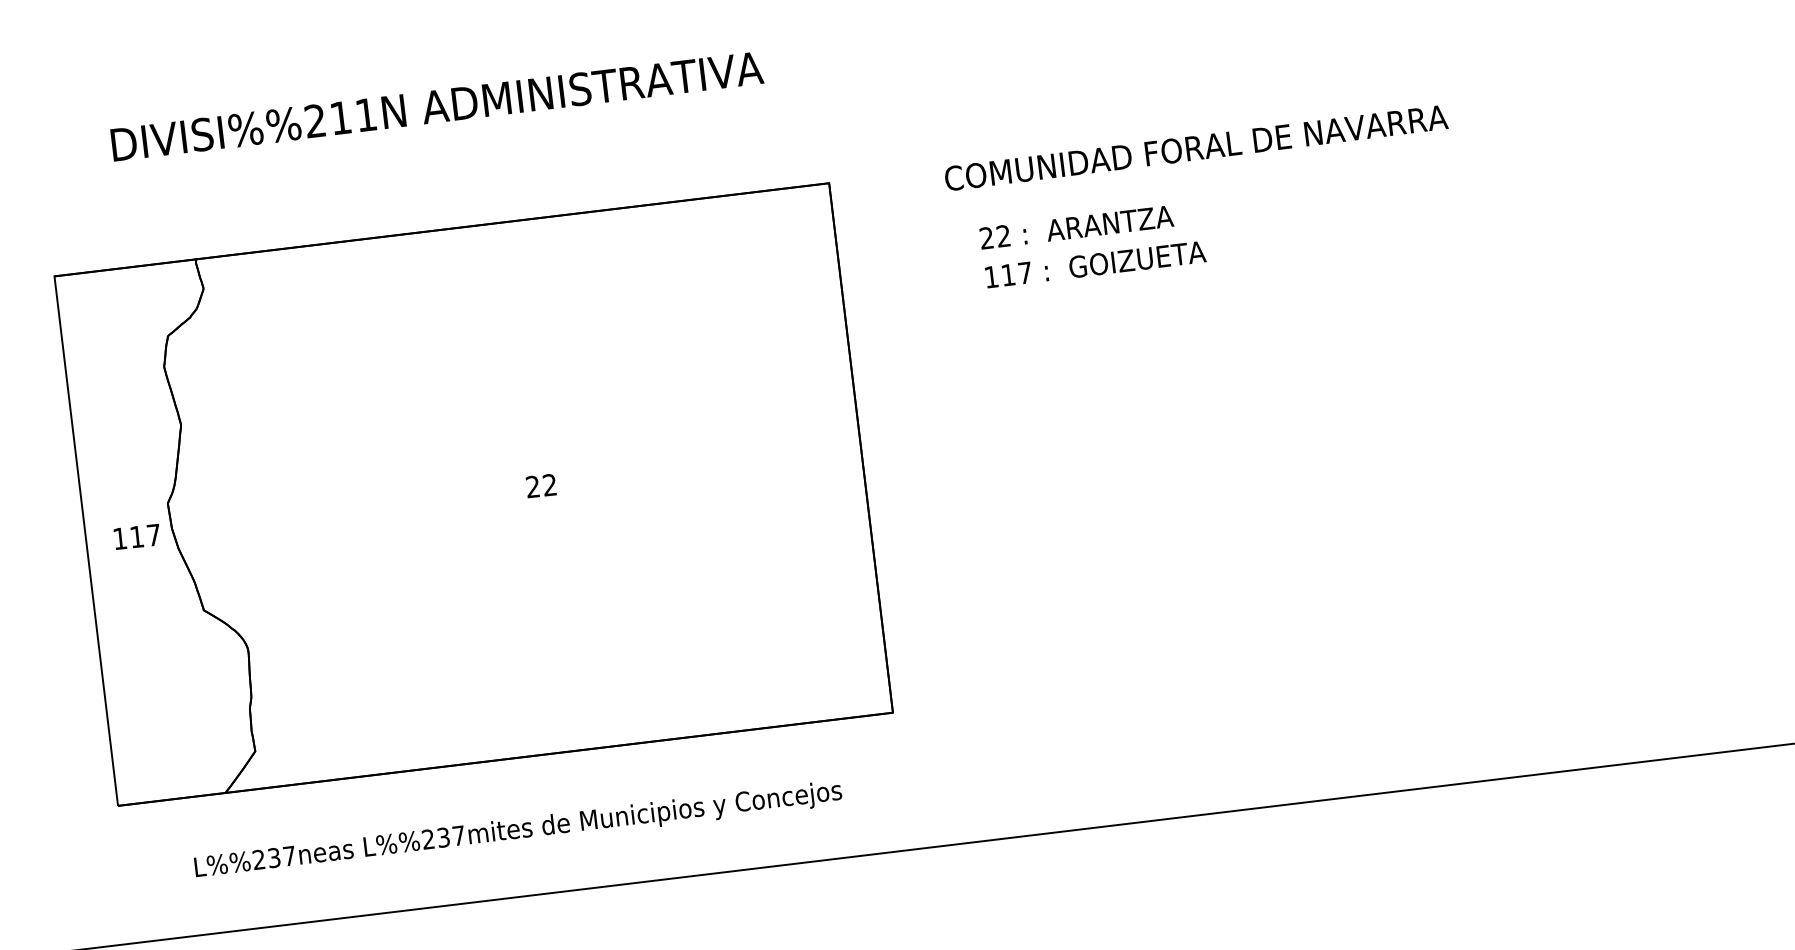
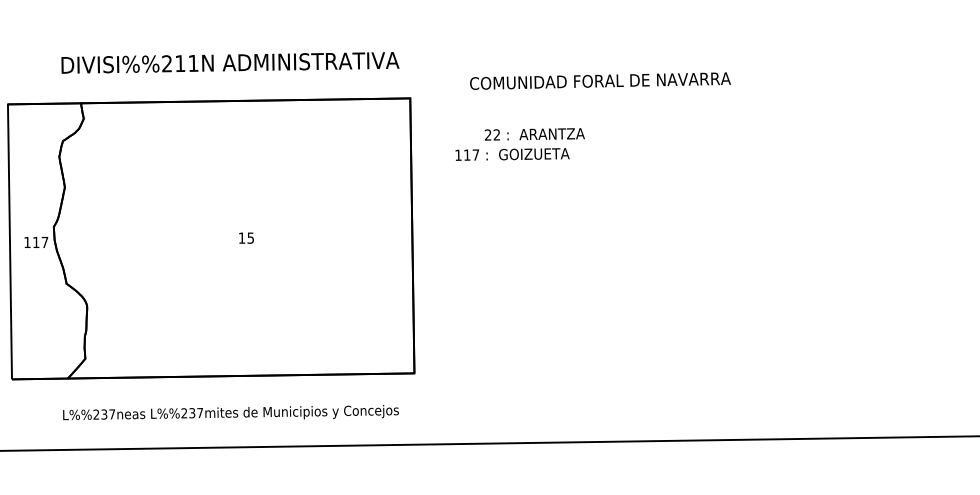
text: (437, 105) -> (230, 62), moved
text: (1196, 146) -> (600, 80), moved
text: (1095, 264) -> (512, 154), moved
text: (539, 484) -> (245, 237), 22 -> 15
text: (517, 828) -> (230, 412), moved

